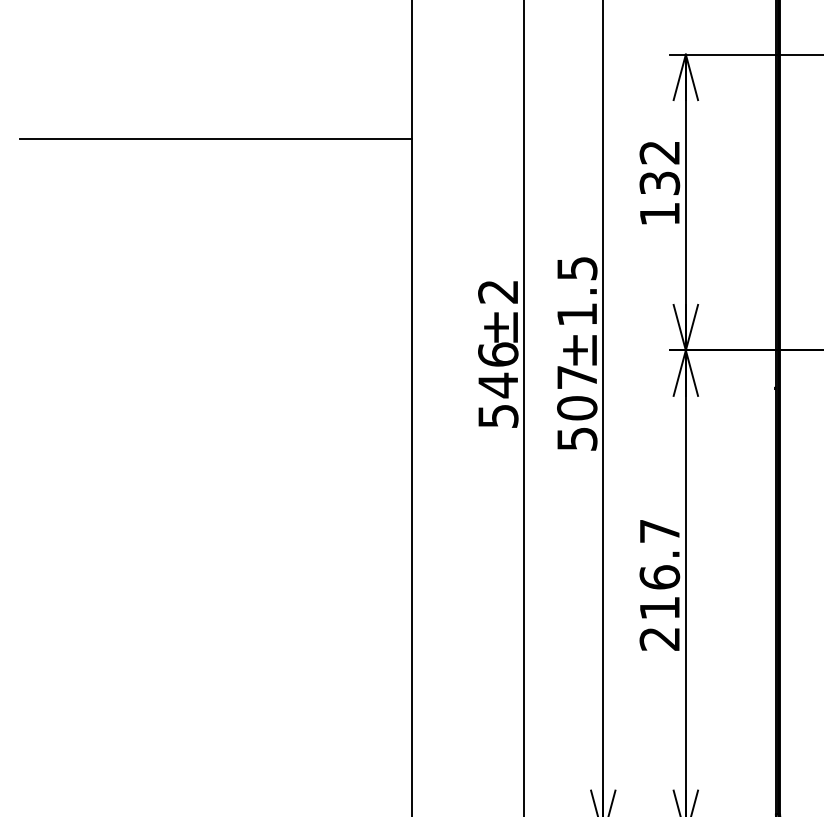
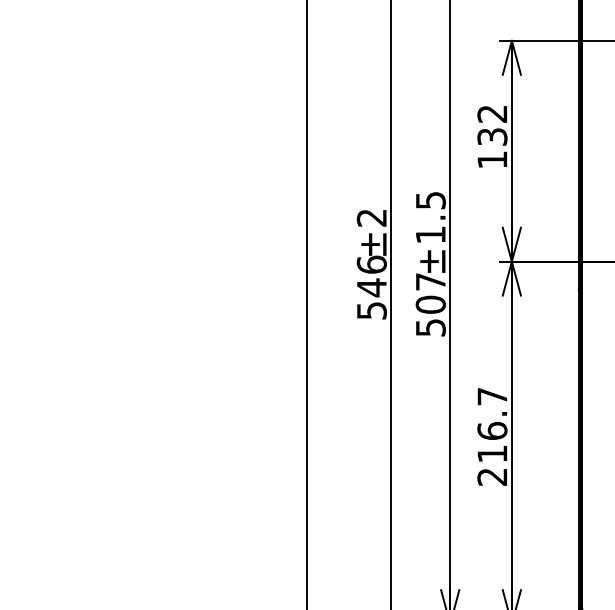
line: (215, 139) -> (160, 104), removed

